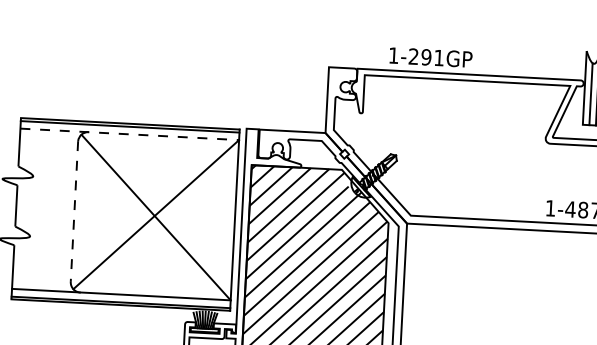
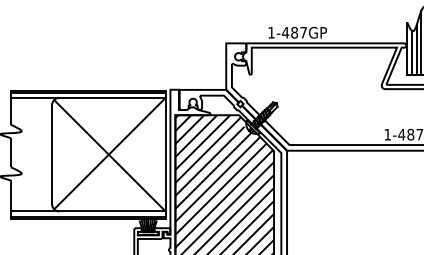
text: (424, 56) -> (293, 32), 1-291GP -> 1-487GP
line: (130, 135) -> (88, 98), dashed -> solid
line: (75, 211) -> (52, 154), dashed -> solid

